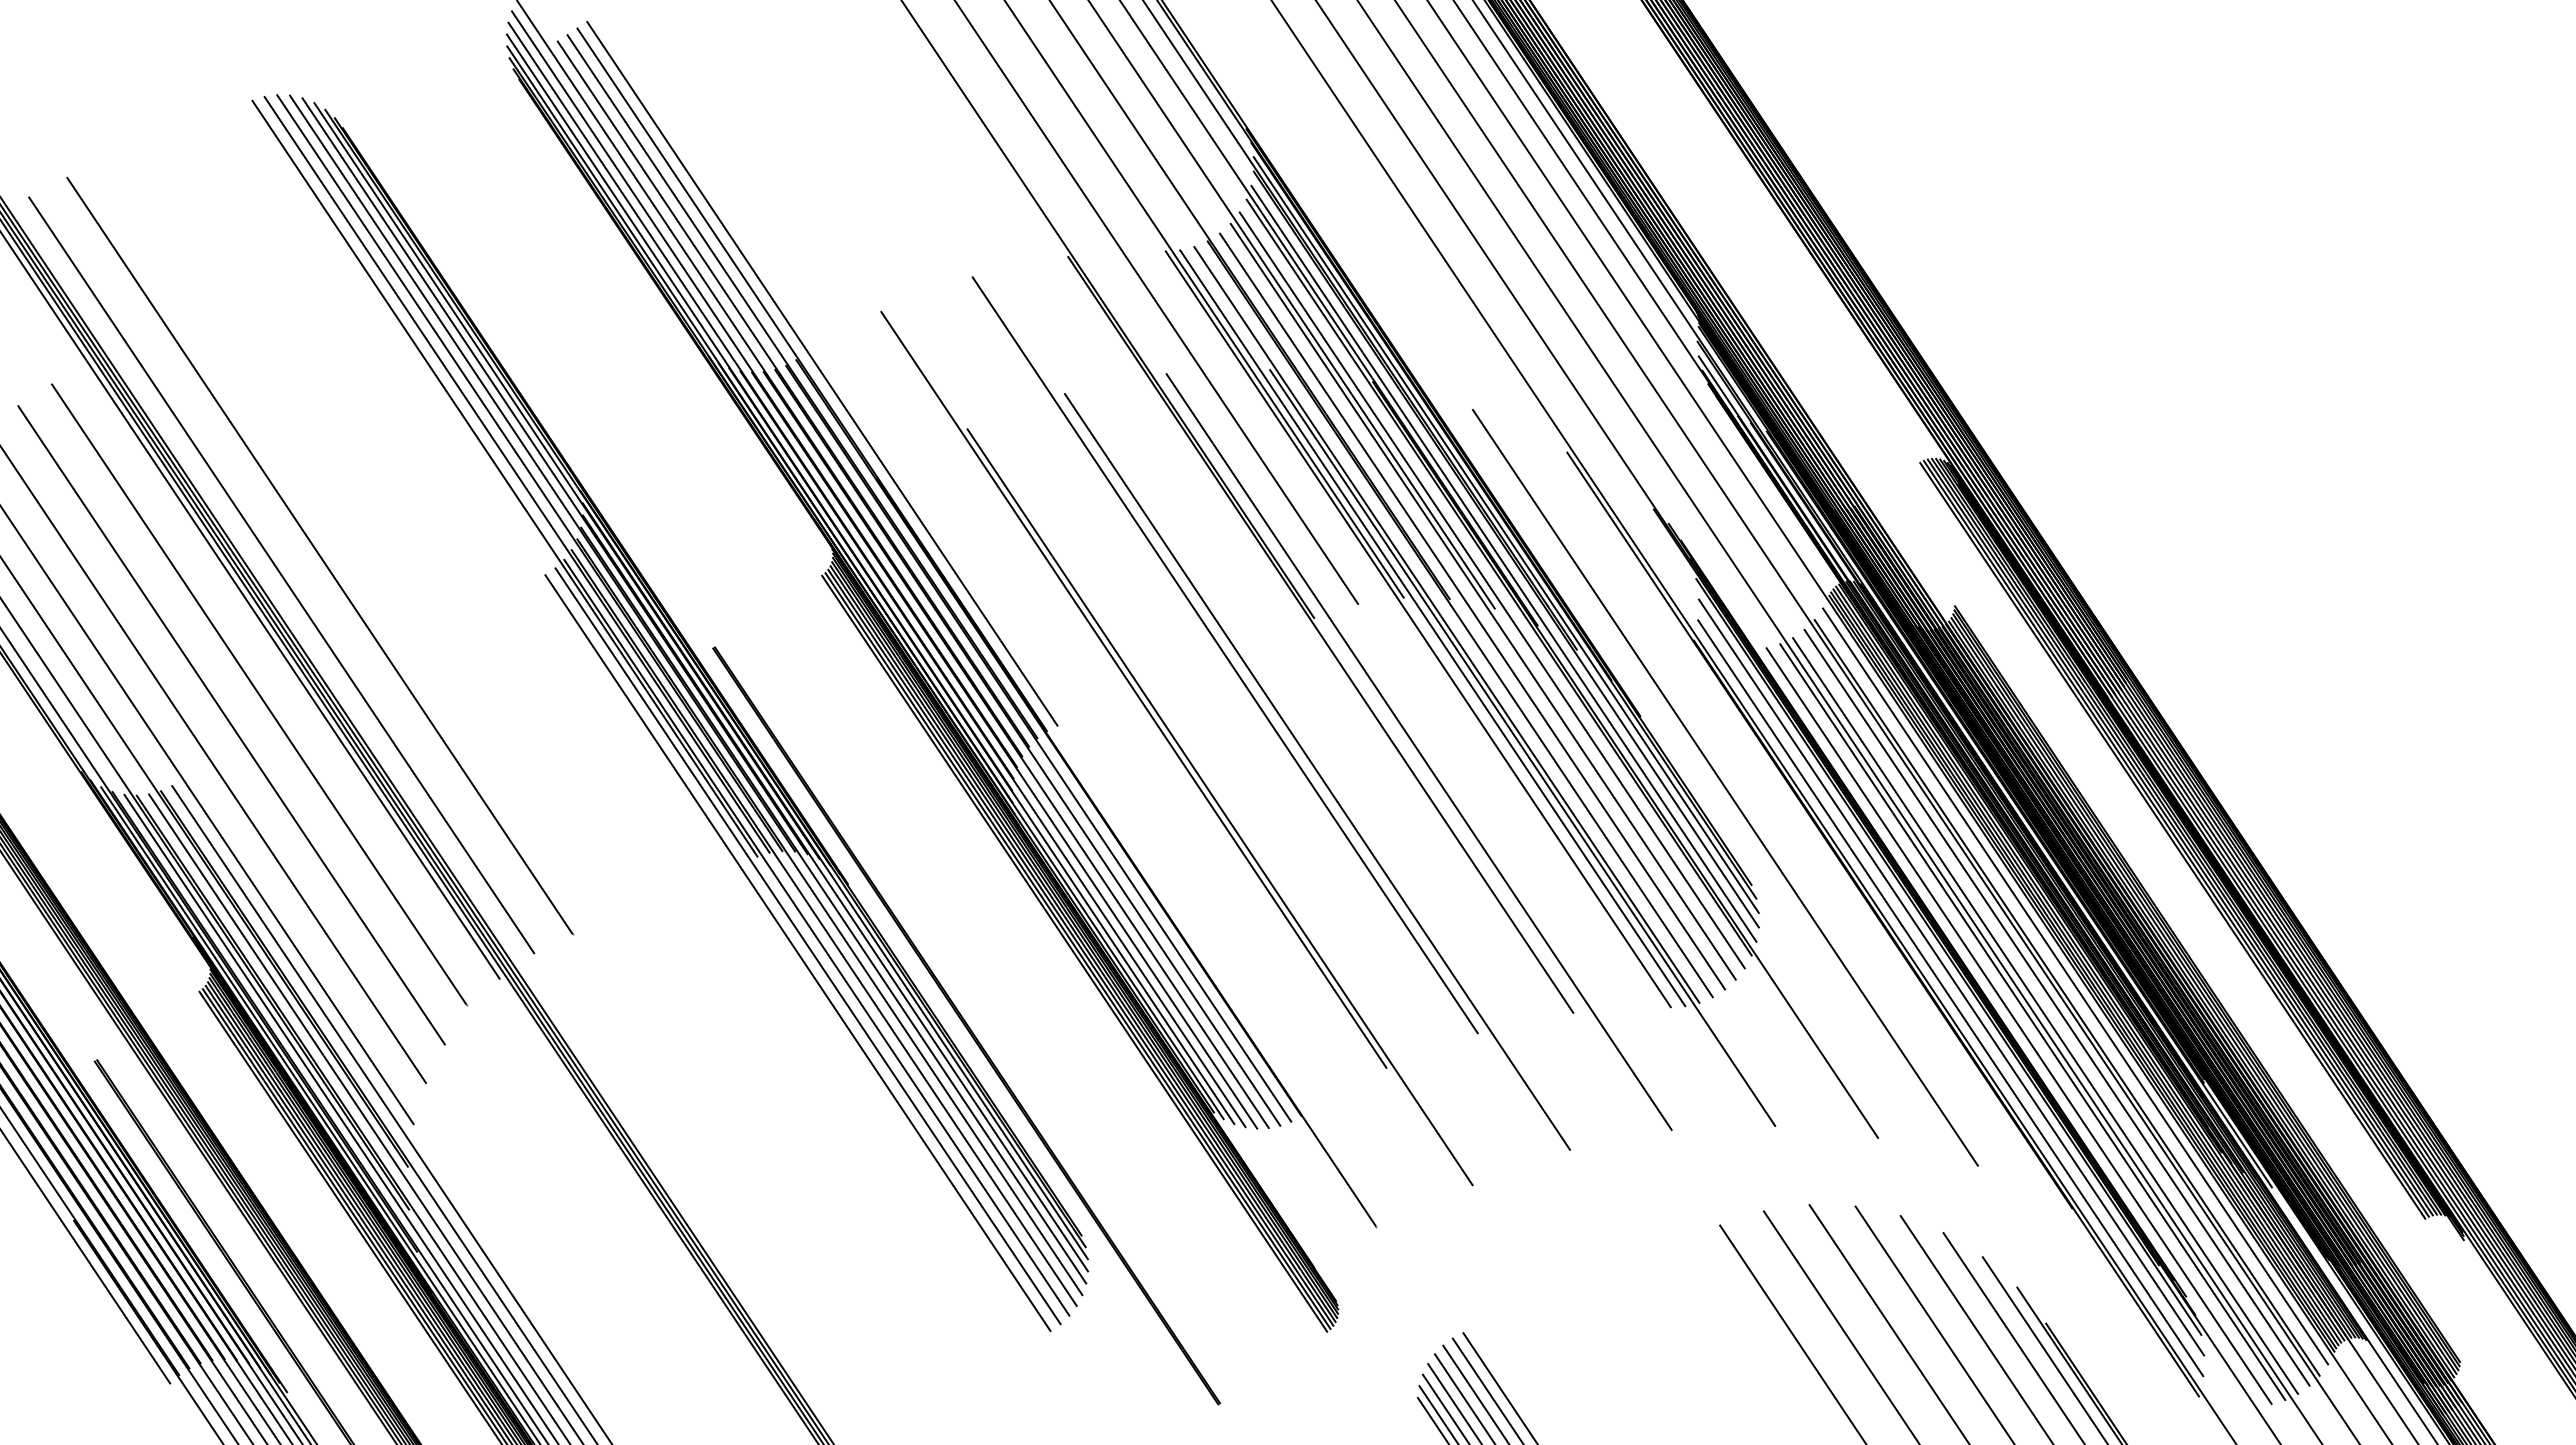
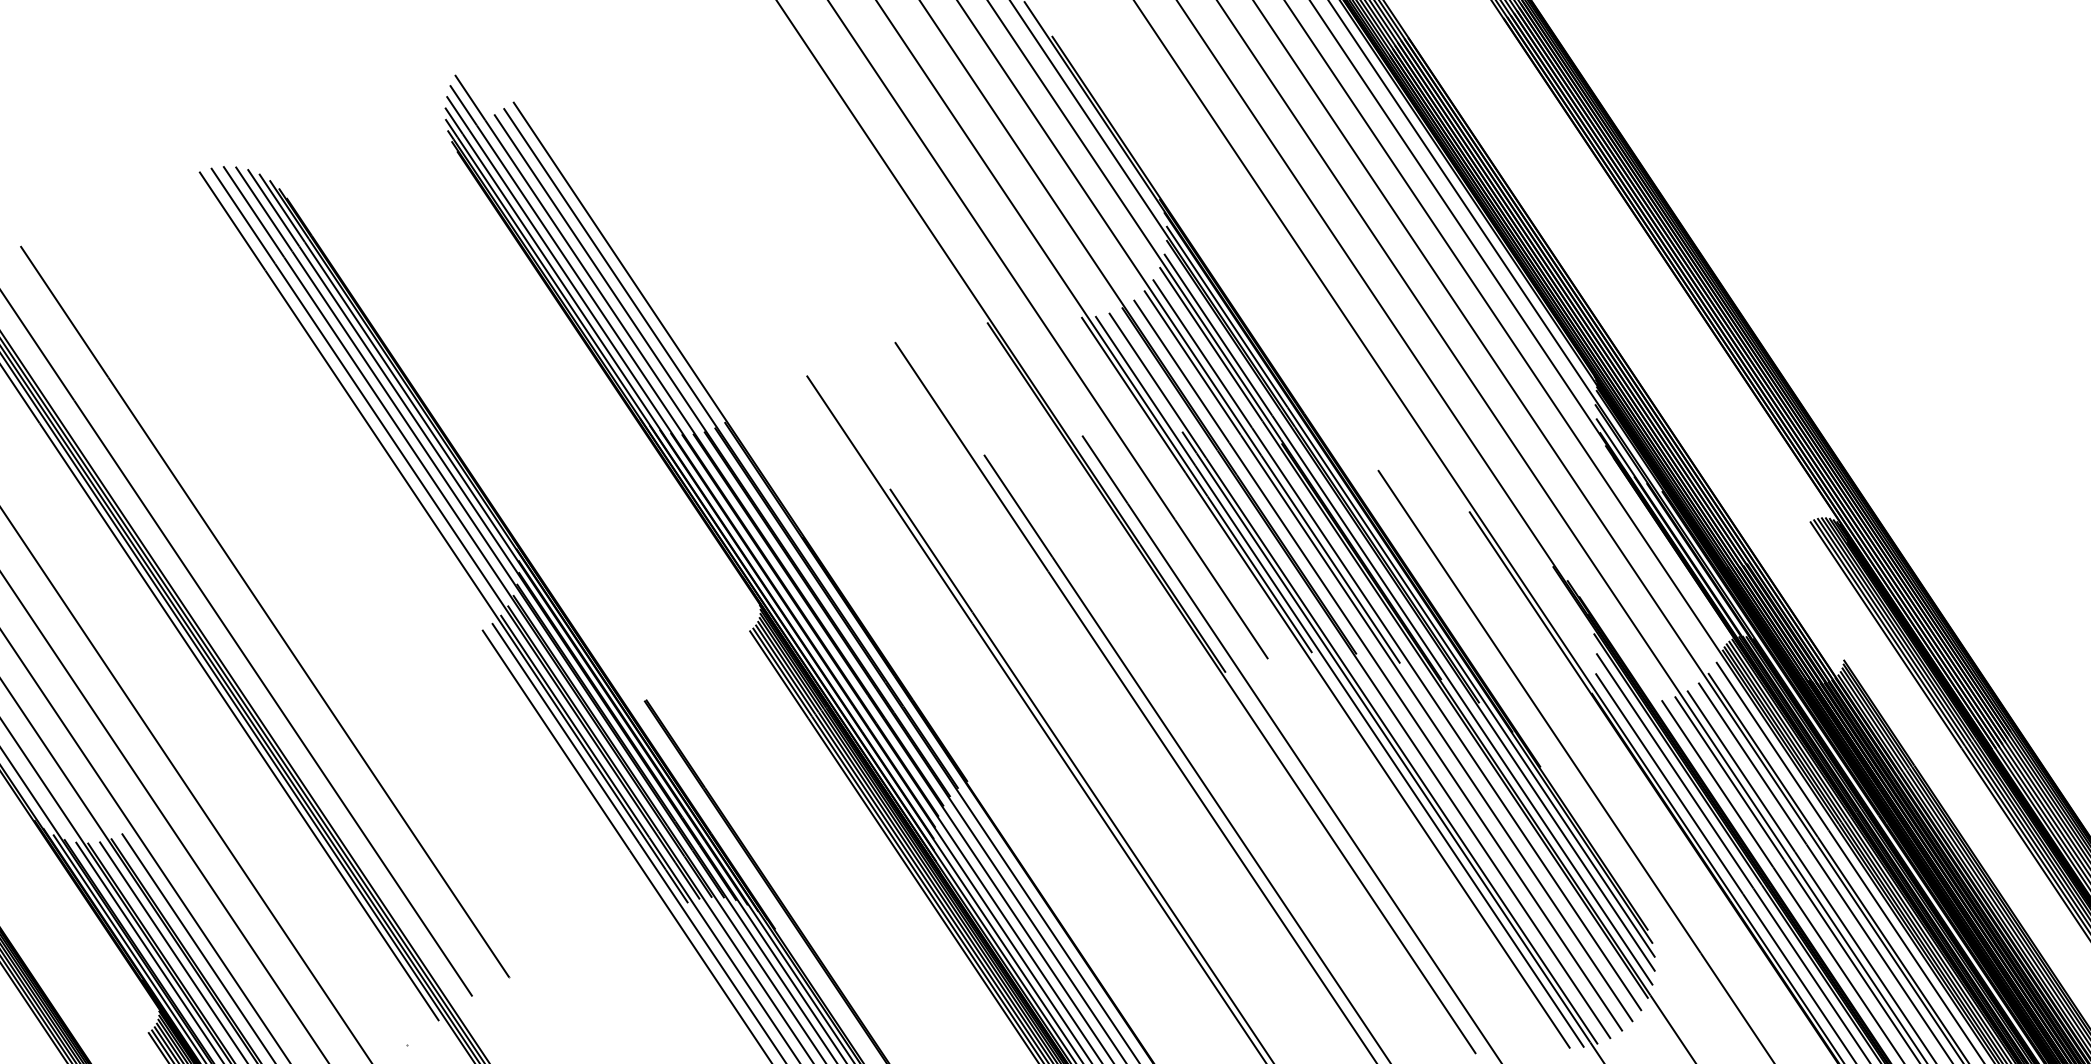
line: (822, 373) -> (750, 435), removed
line: (258, 693) -> (205, 744), removed

